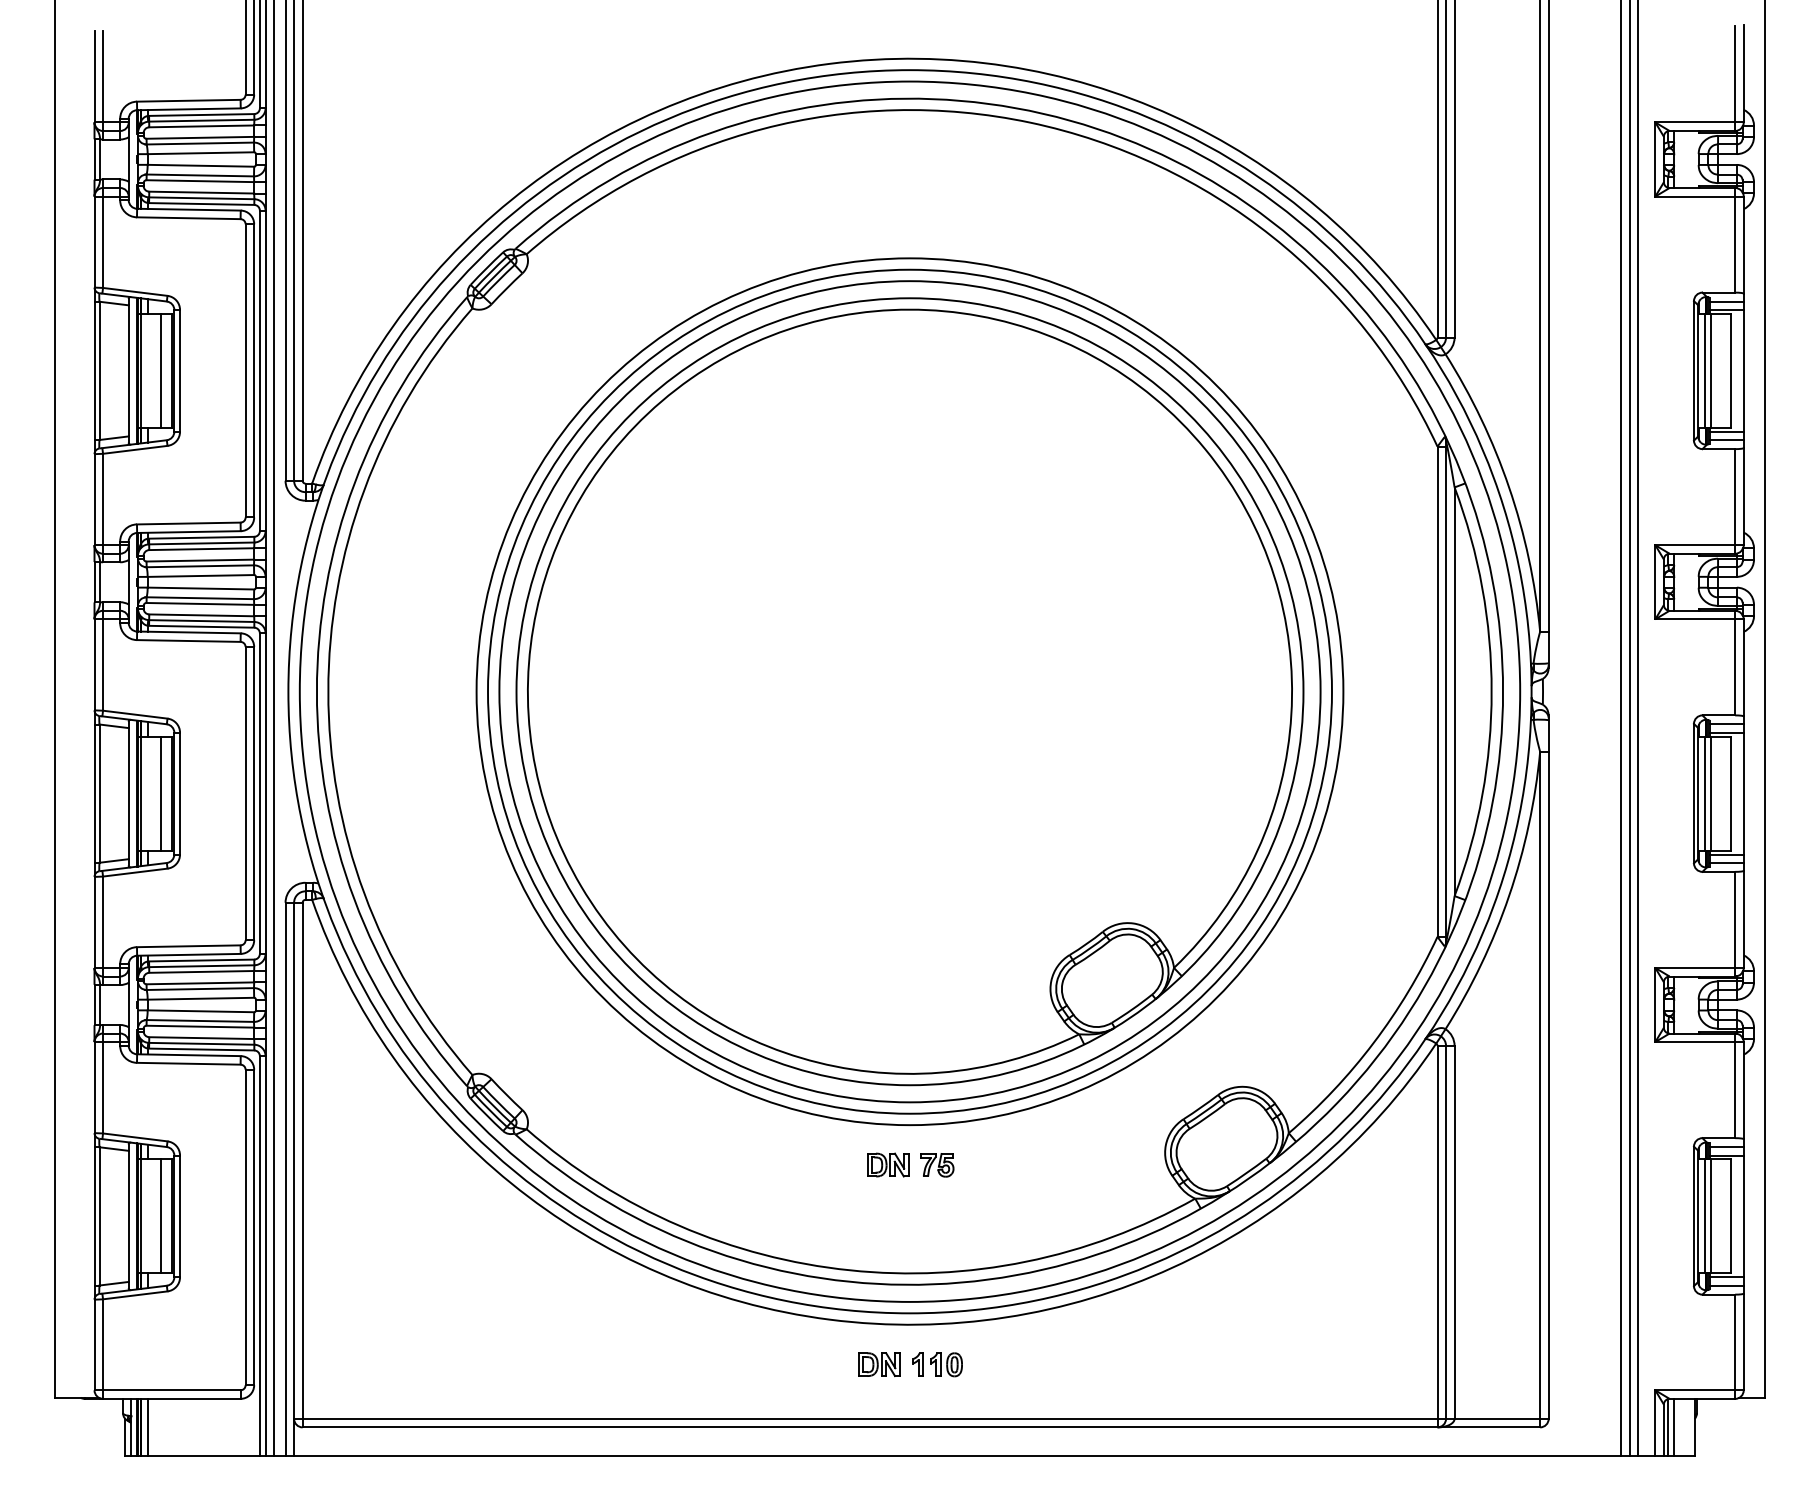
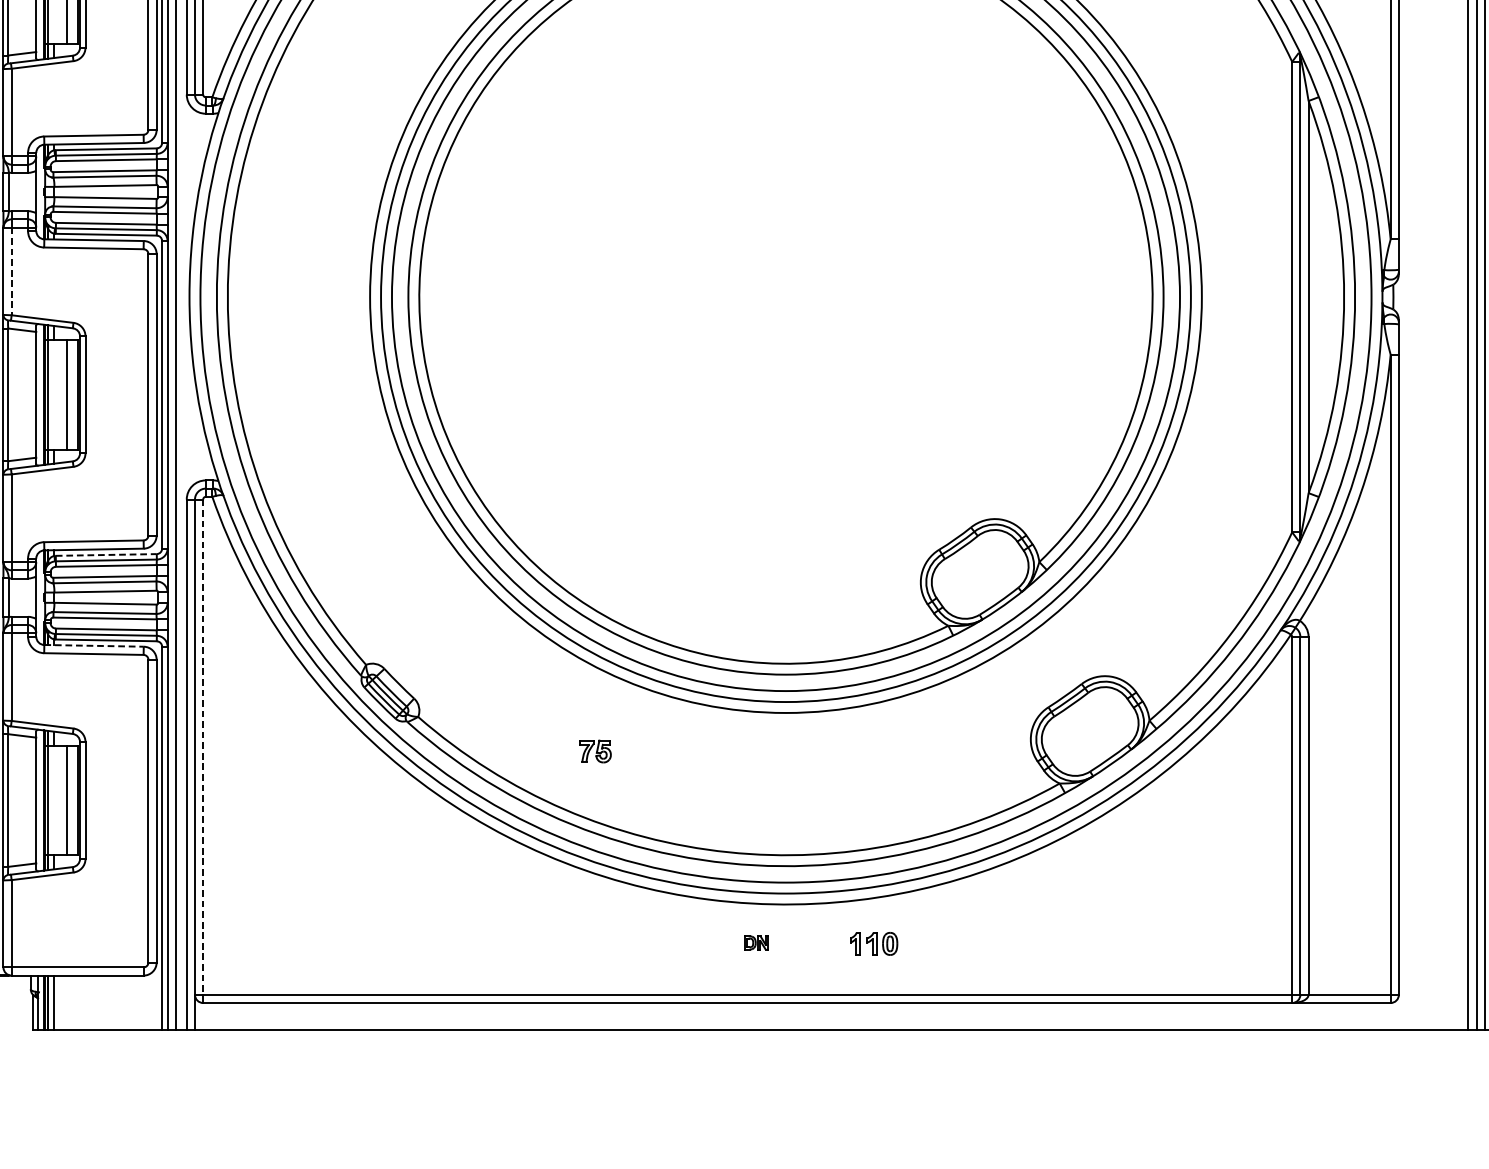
line: (103, 665) -> (12, 271), solid -> dashed
line: (201, 960) -> (106, 554), solid -> dashed
line: (188, 1055) -> (93, 646), solid -> dashed
line: (302, 1161) -> (203, 747), solid -> dashed
part: (888, 1164) -> (765, 750), removed
part: (937, 1165) -> (595, 751), moved
part: (879, 1364) -> (756, 942), size x0.6
part: (937, 1364) -> (873, 943), moved

